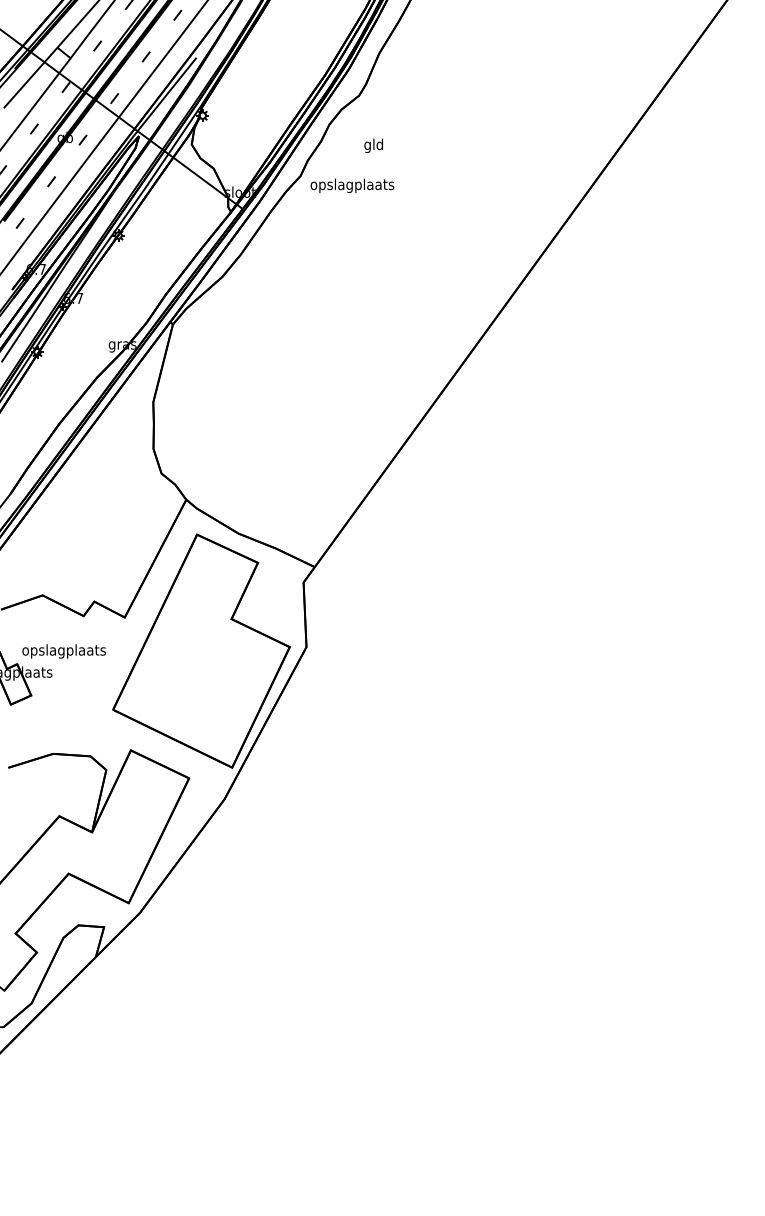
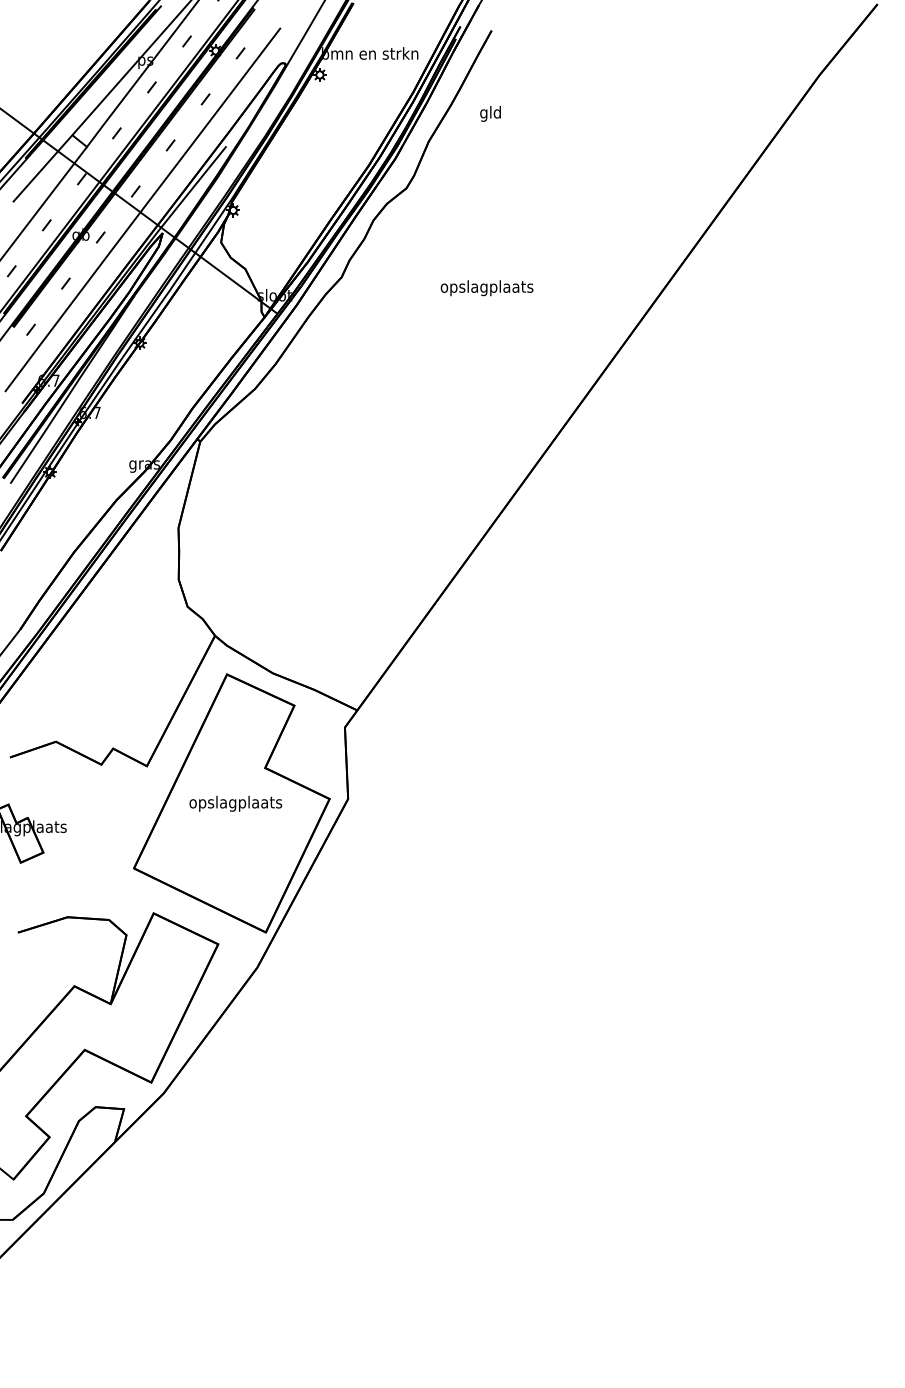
text: (373, 145) -> (490, 113), moved
text: (351, 186) -> (486, 288), moved
text: (63, 651) -> (235, 803), moved

